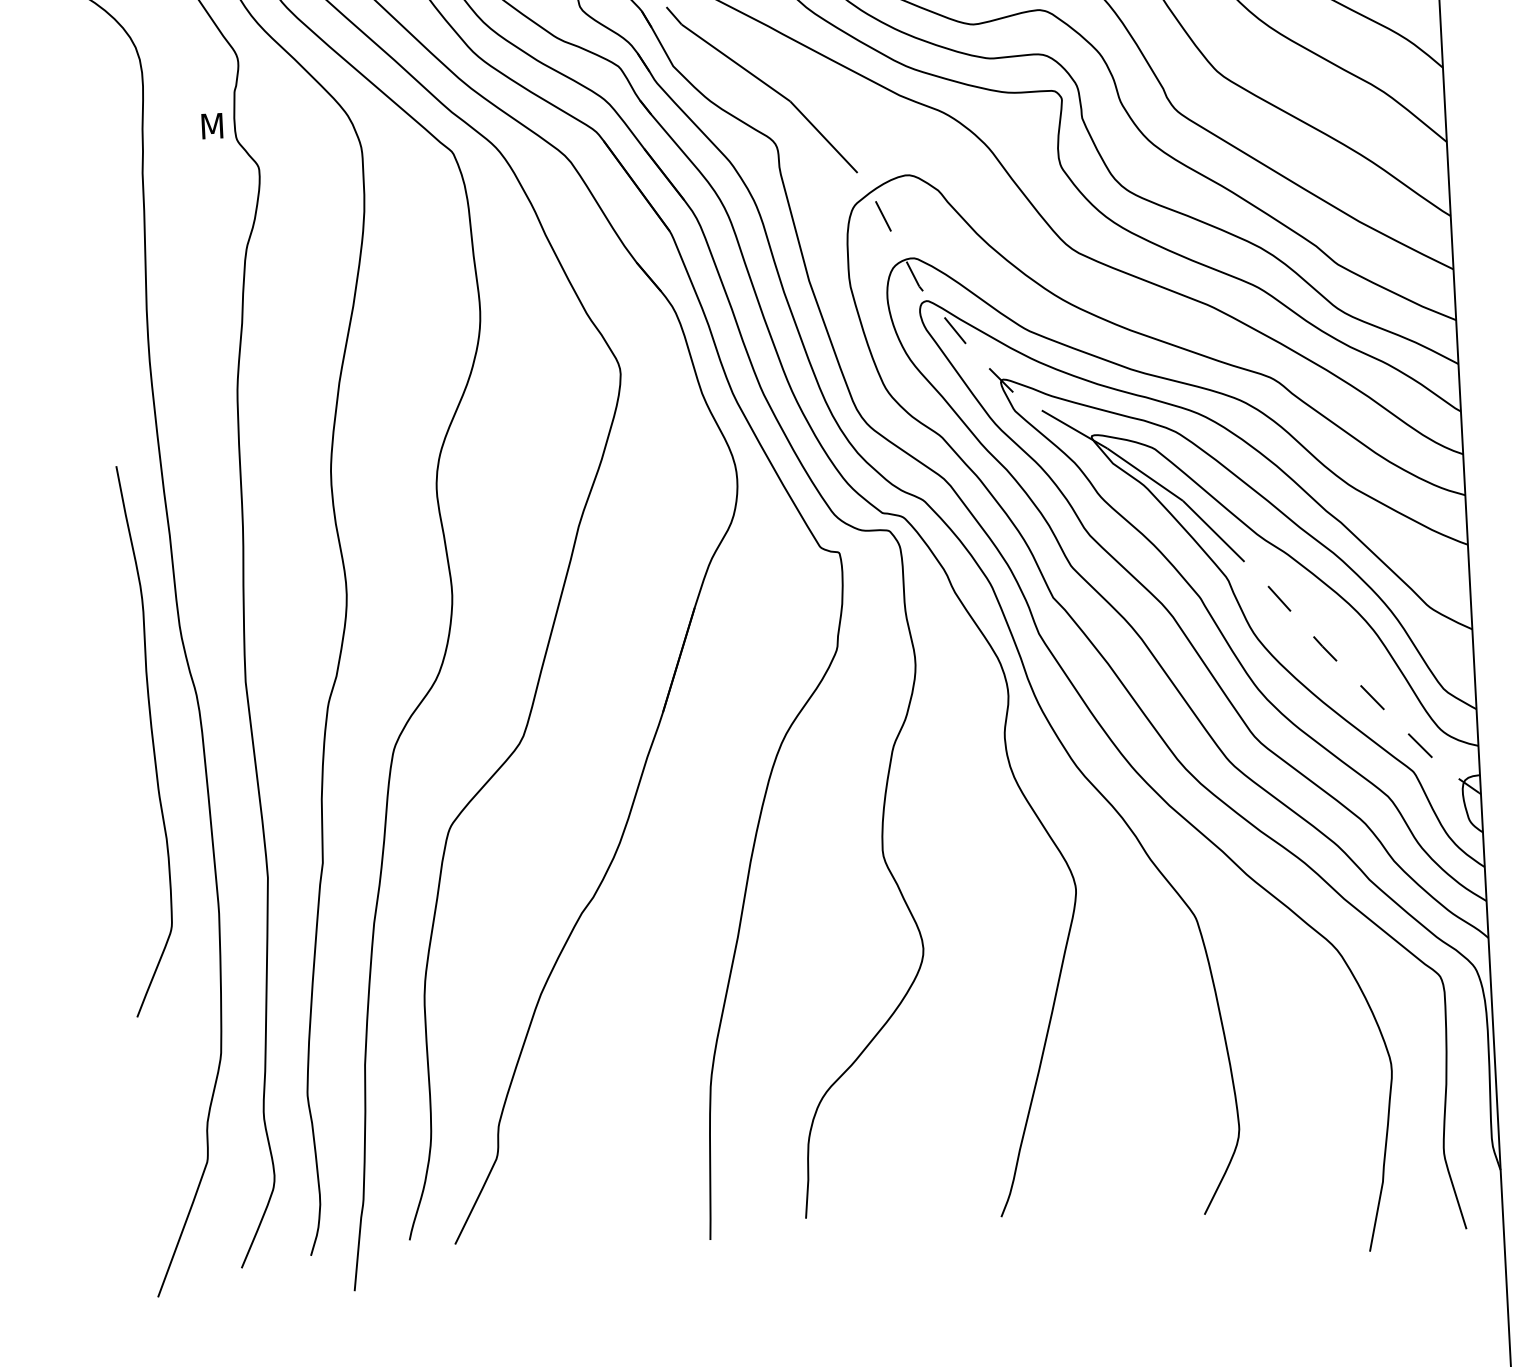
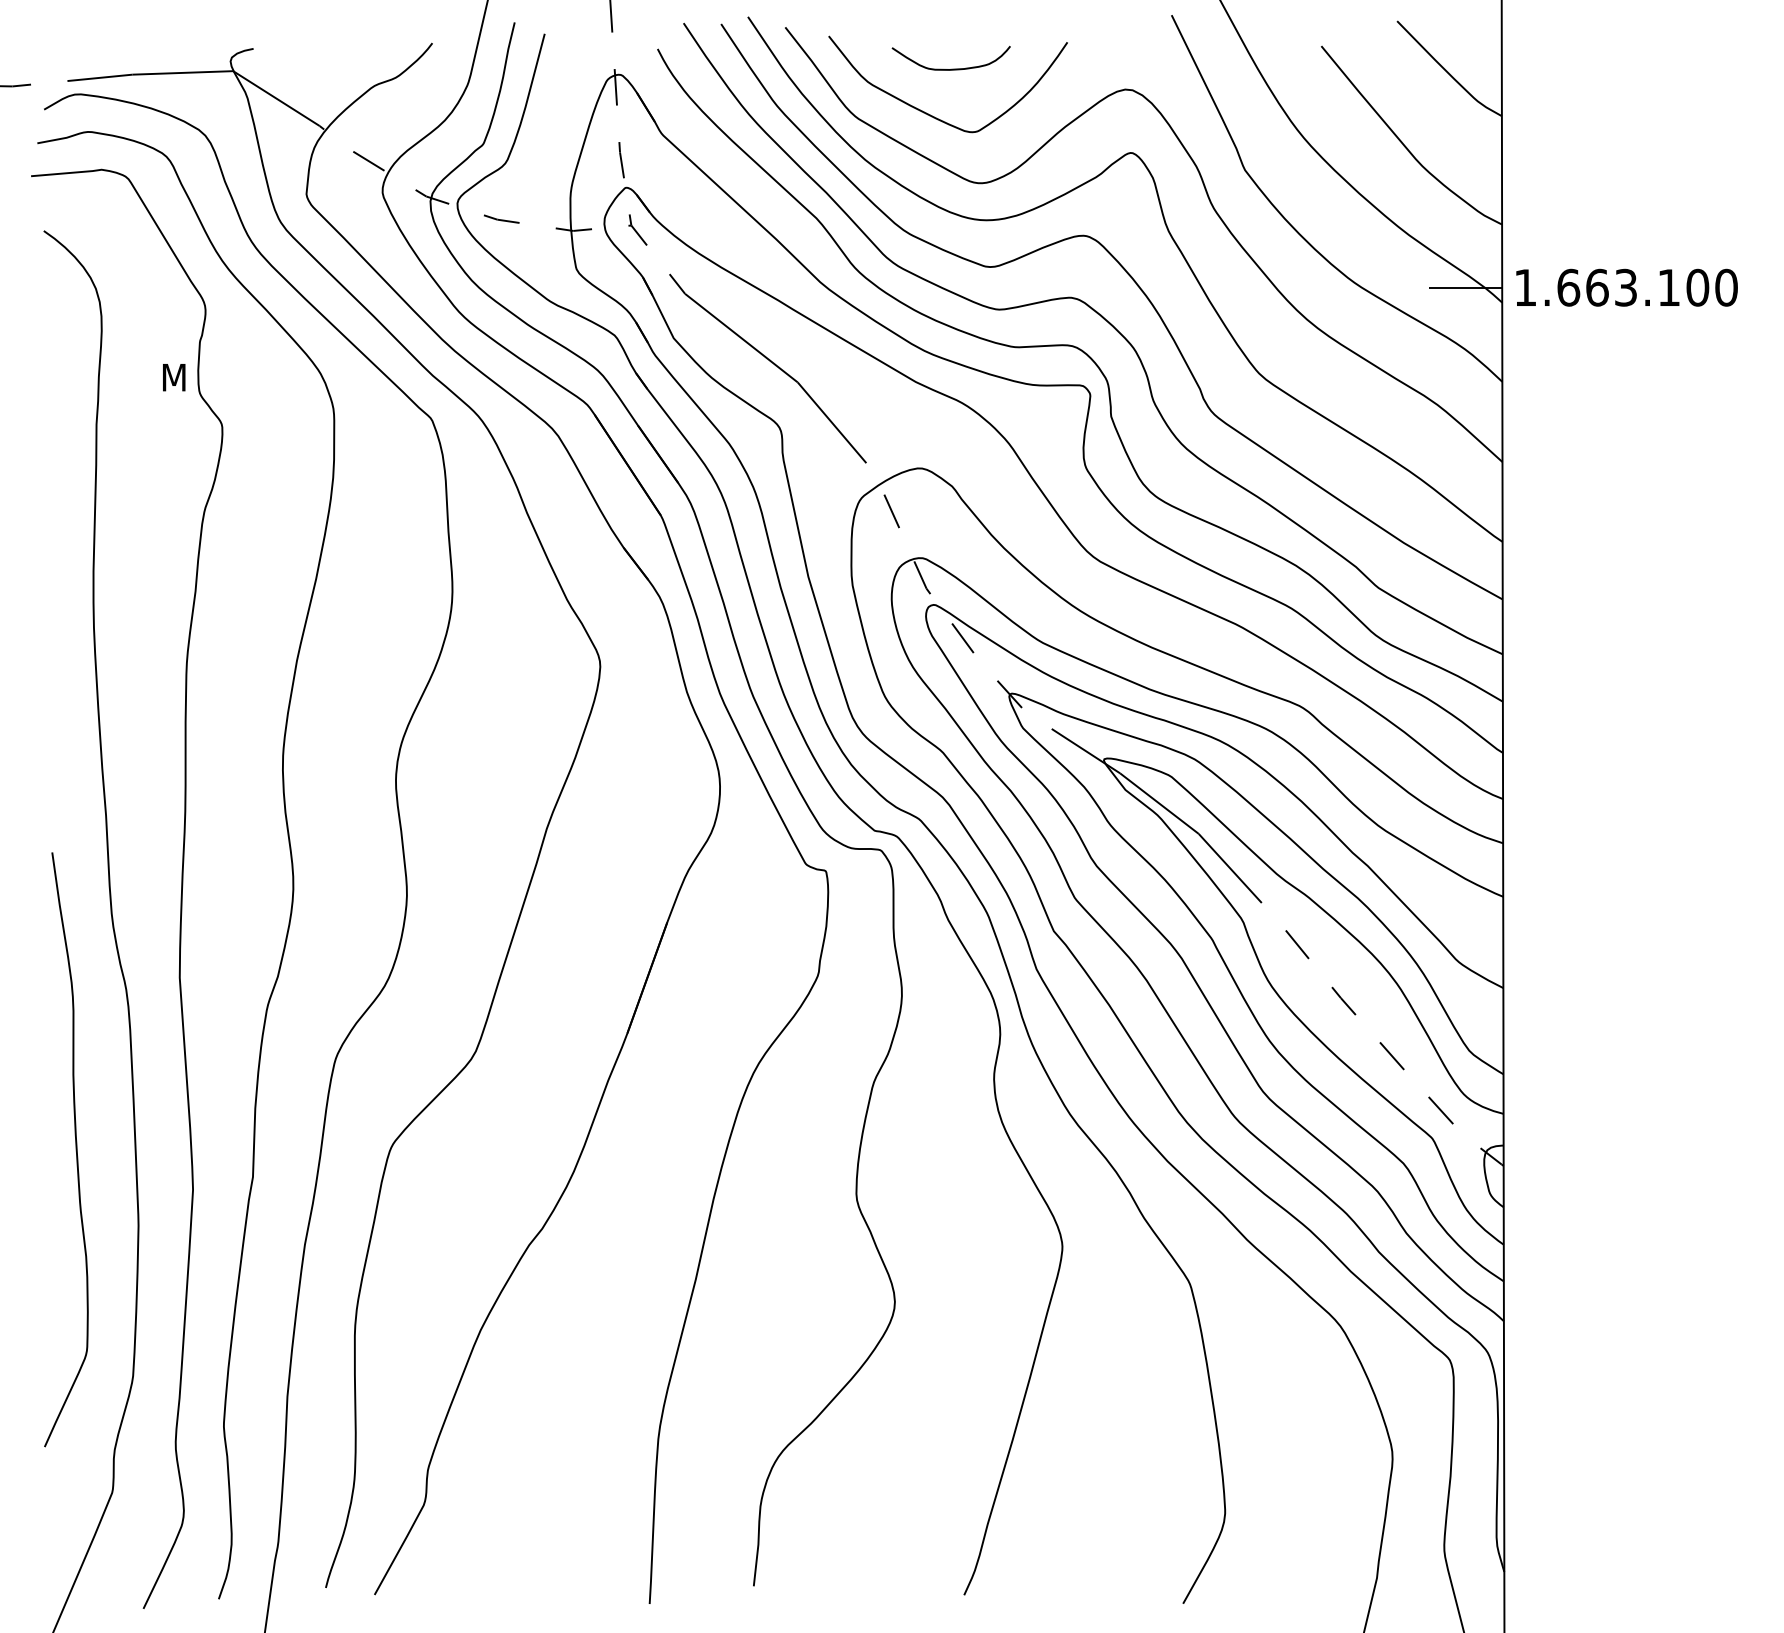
curve: (151, 740) -> (75, 1149), moved

